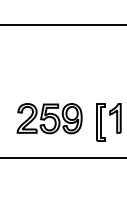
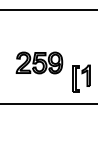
part: (49, 117) -> (39, 62), moved

